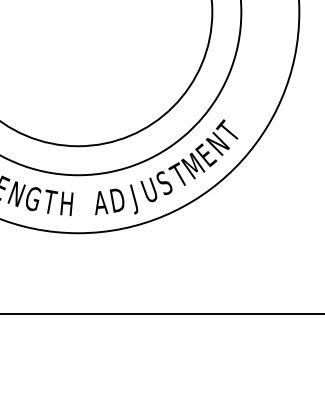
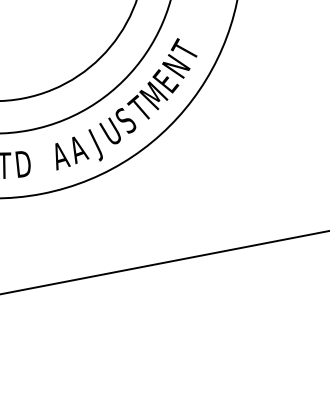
text: (117, 200) -> (78, 149), D -> A
text: (66, 203) -> (22, 163), H -> D

